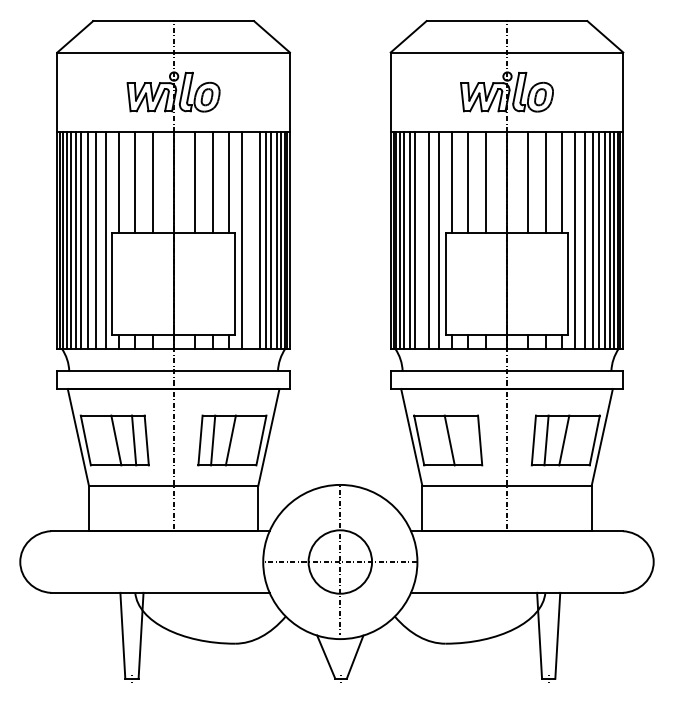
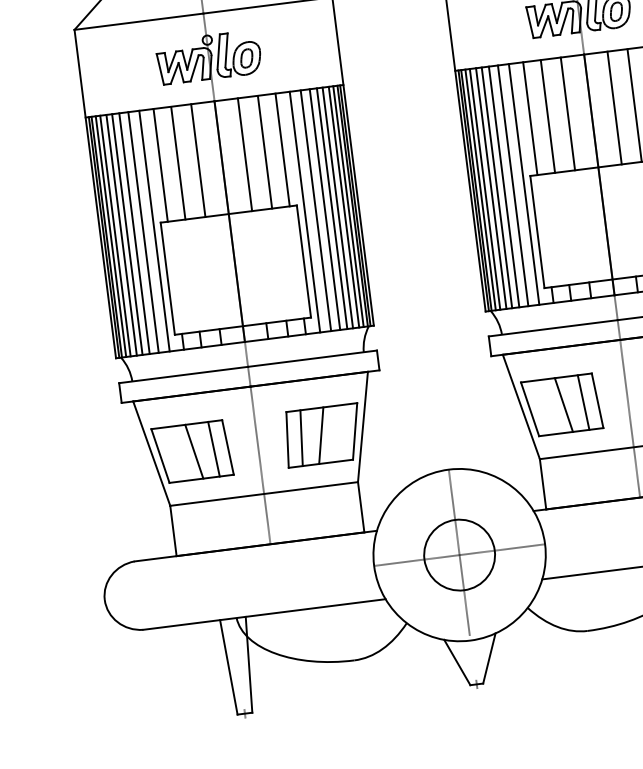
line: (251, 239) -> (315, 209), added
line: (421, 239) -> (504, 186), added
line: (467, 440) -> (583, 402), added

